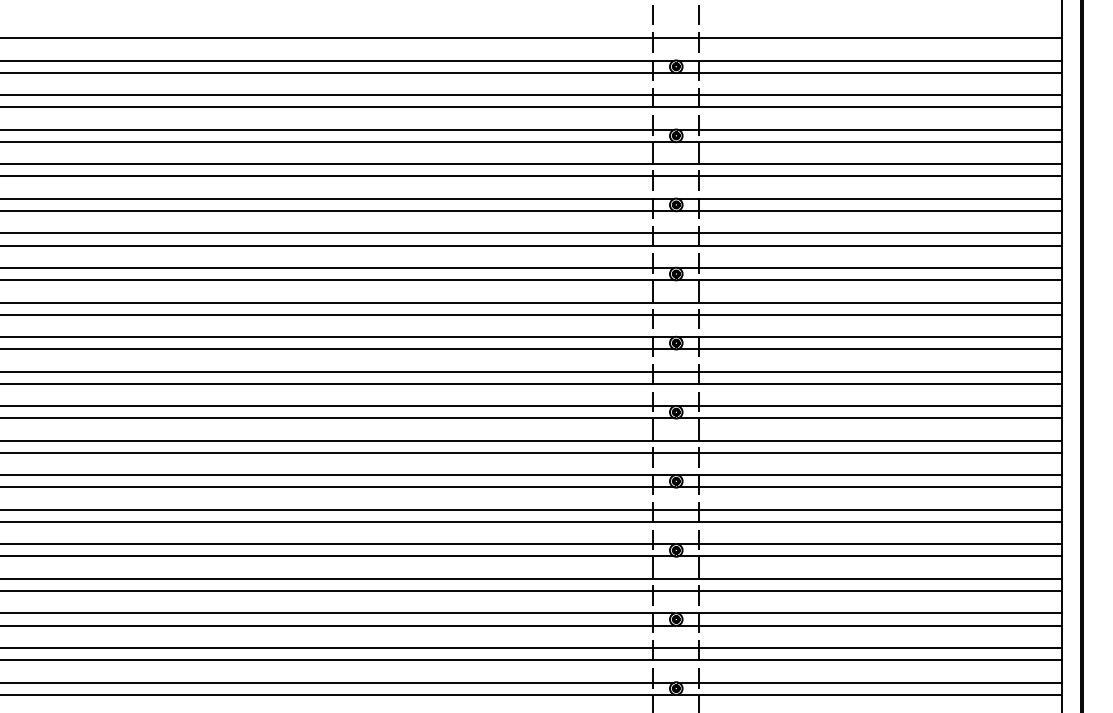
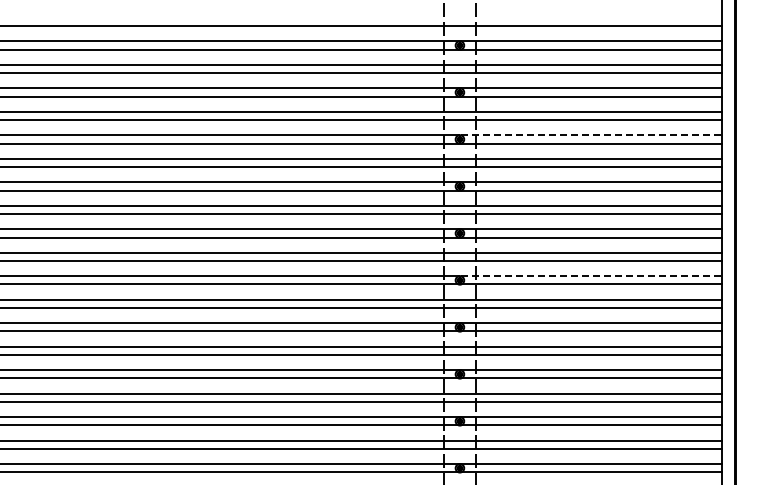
line: (871, 199) -> (592, 135), solid -> dashed
line: (871, 406) -> (592, 276), solid -> dashed

